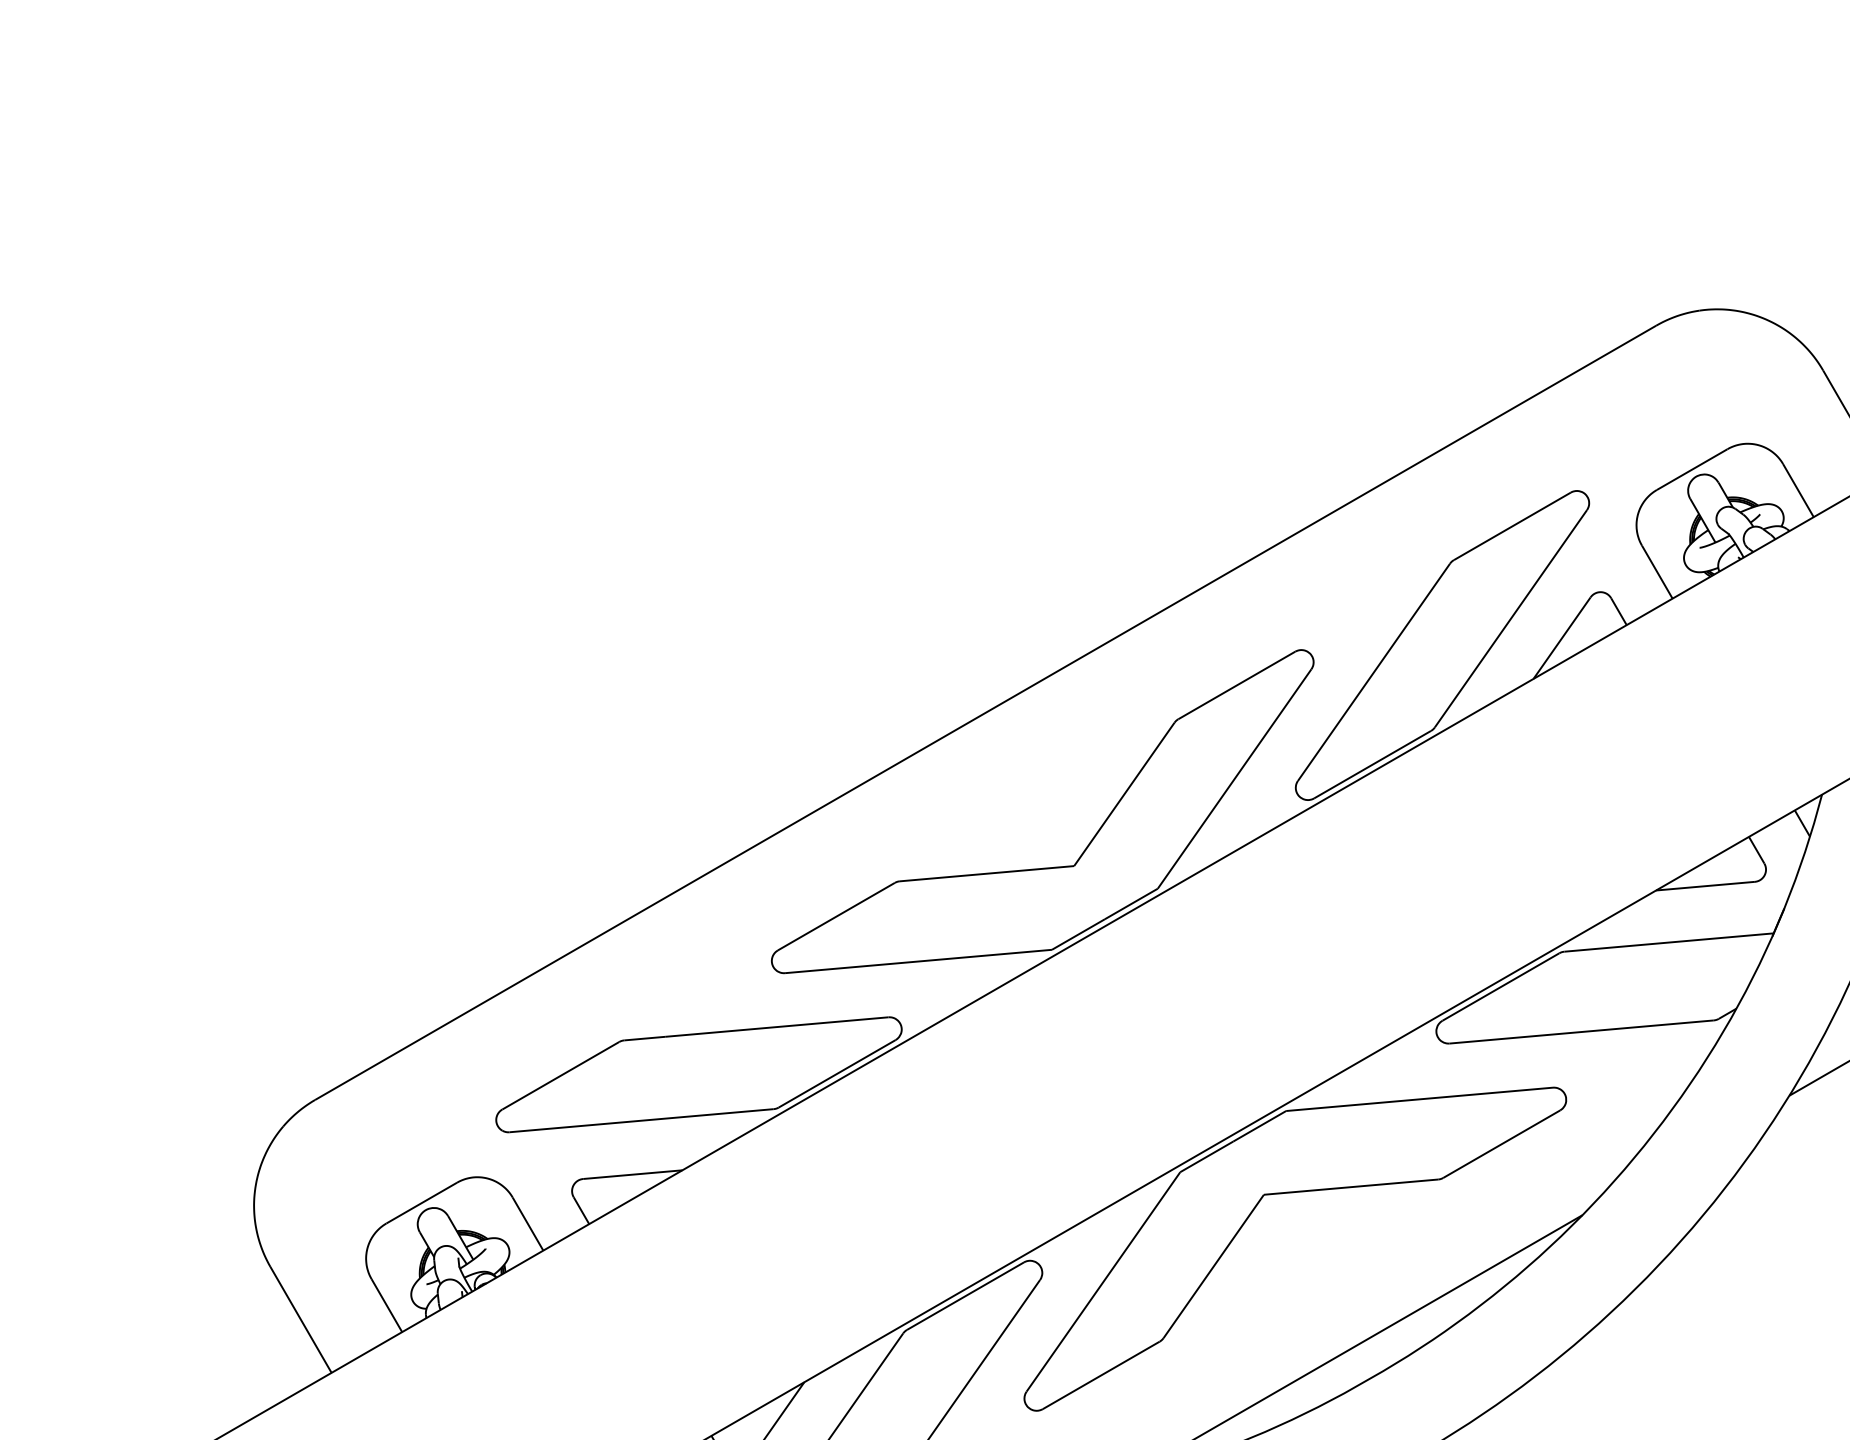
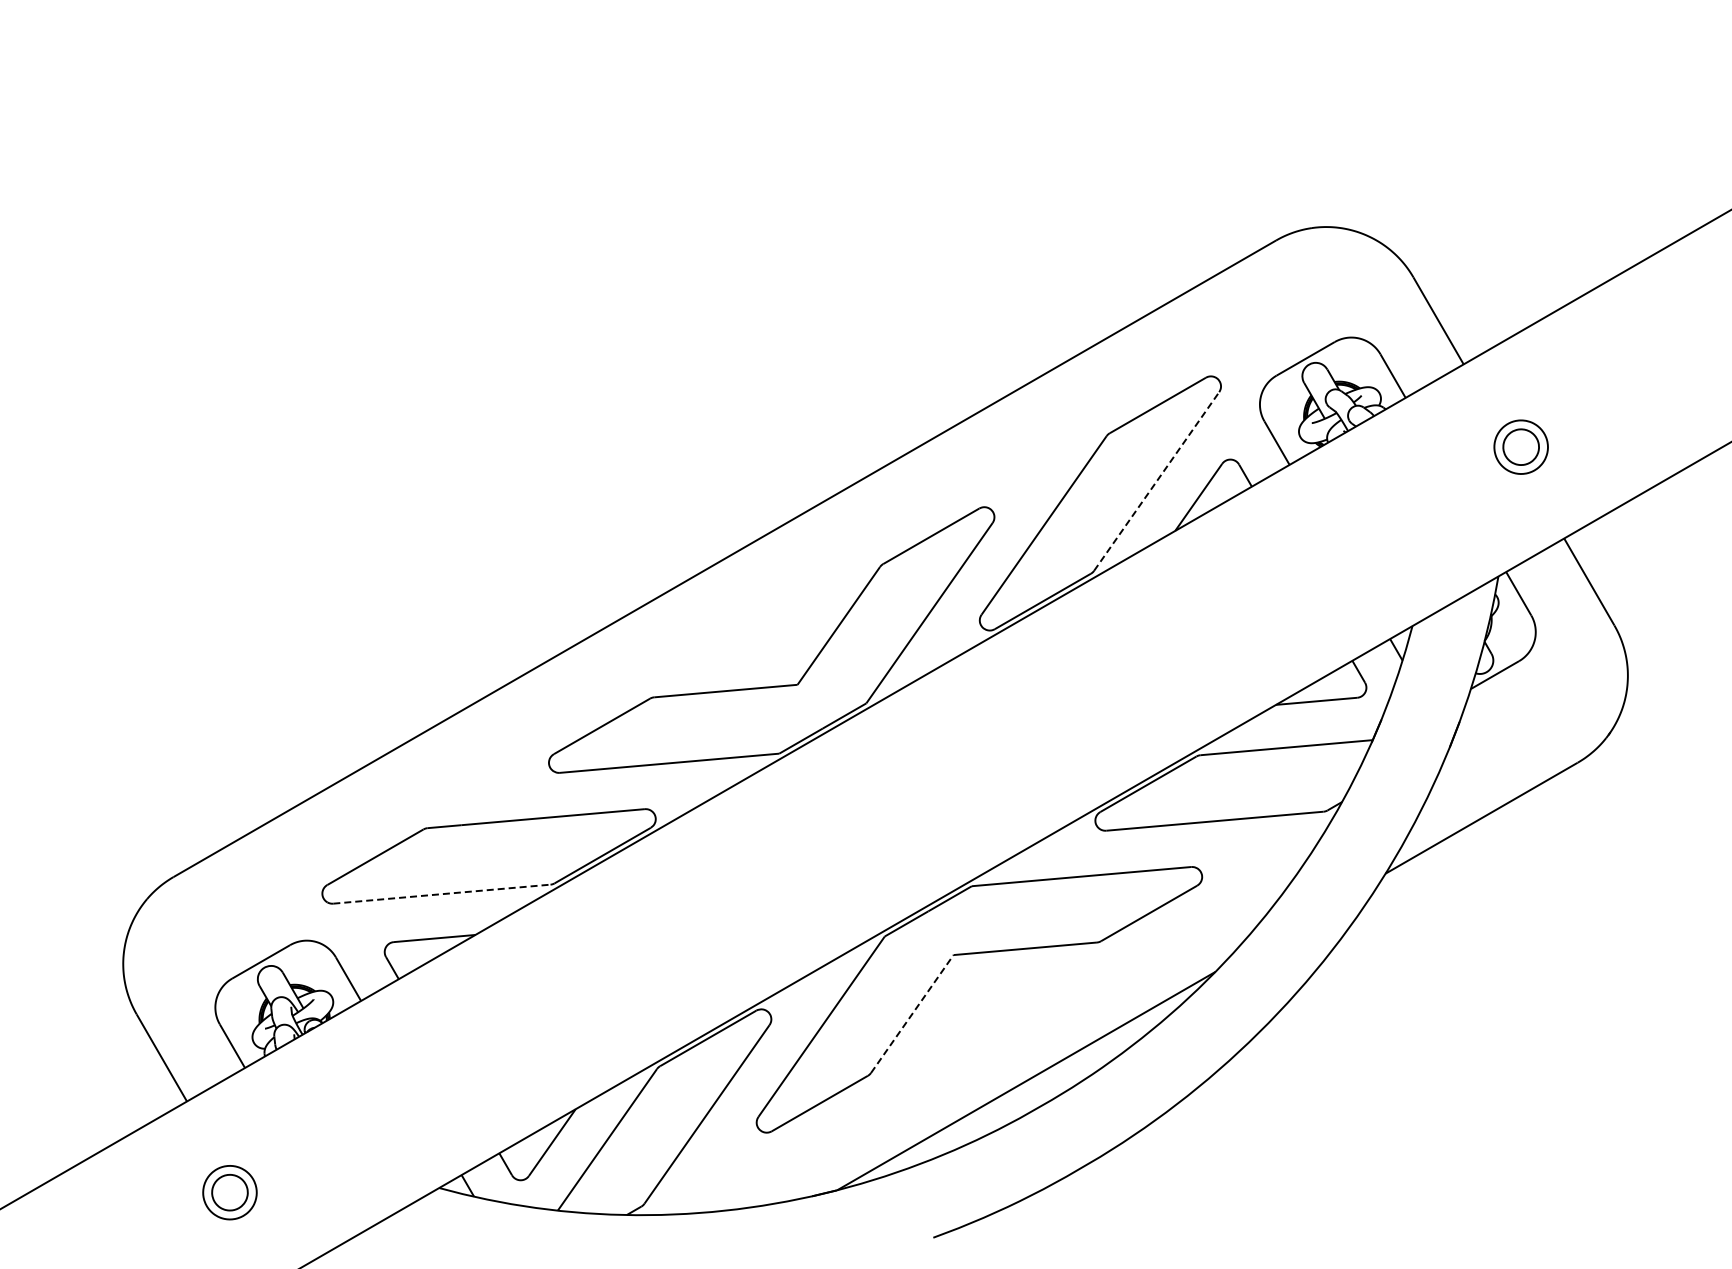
line: (1510, 618) -> (1156, 481), solid -> dashed
line: (642, 1121) -> (442, 894), solid -> dashed
line: (1213, 1267) -> (912, 1014), solid -> dashed

